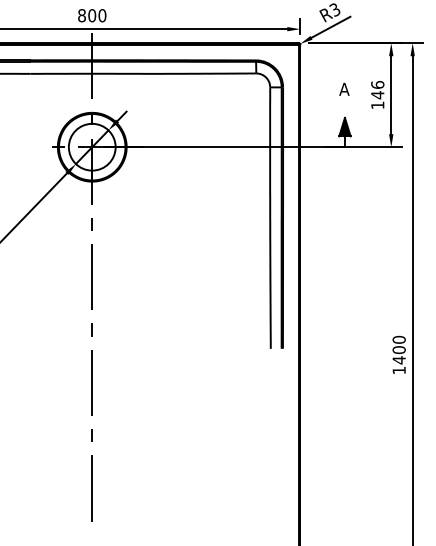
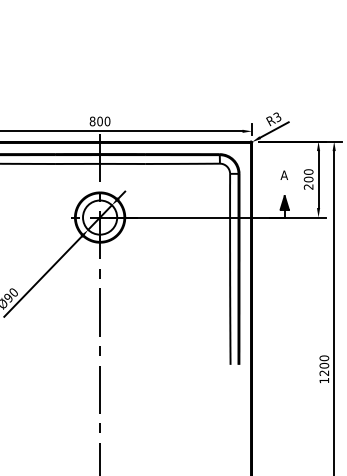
text: (377, 95) -> (308, 179), 146 -> 200
text: (399, 360) -> (324, 373), 1400 -> 1200

